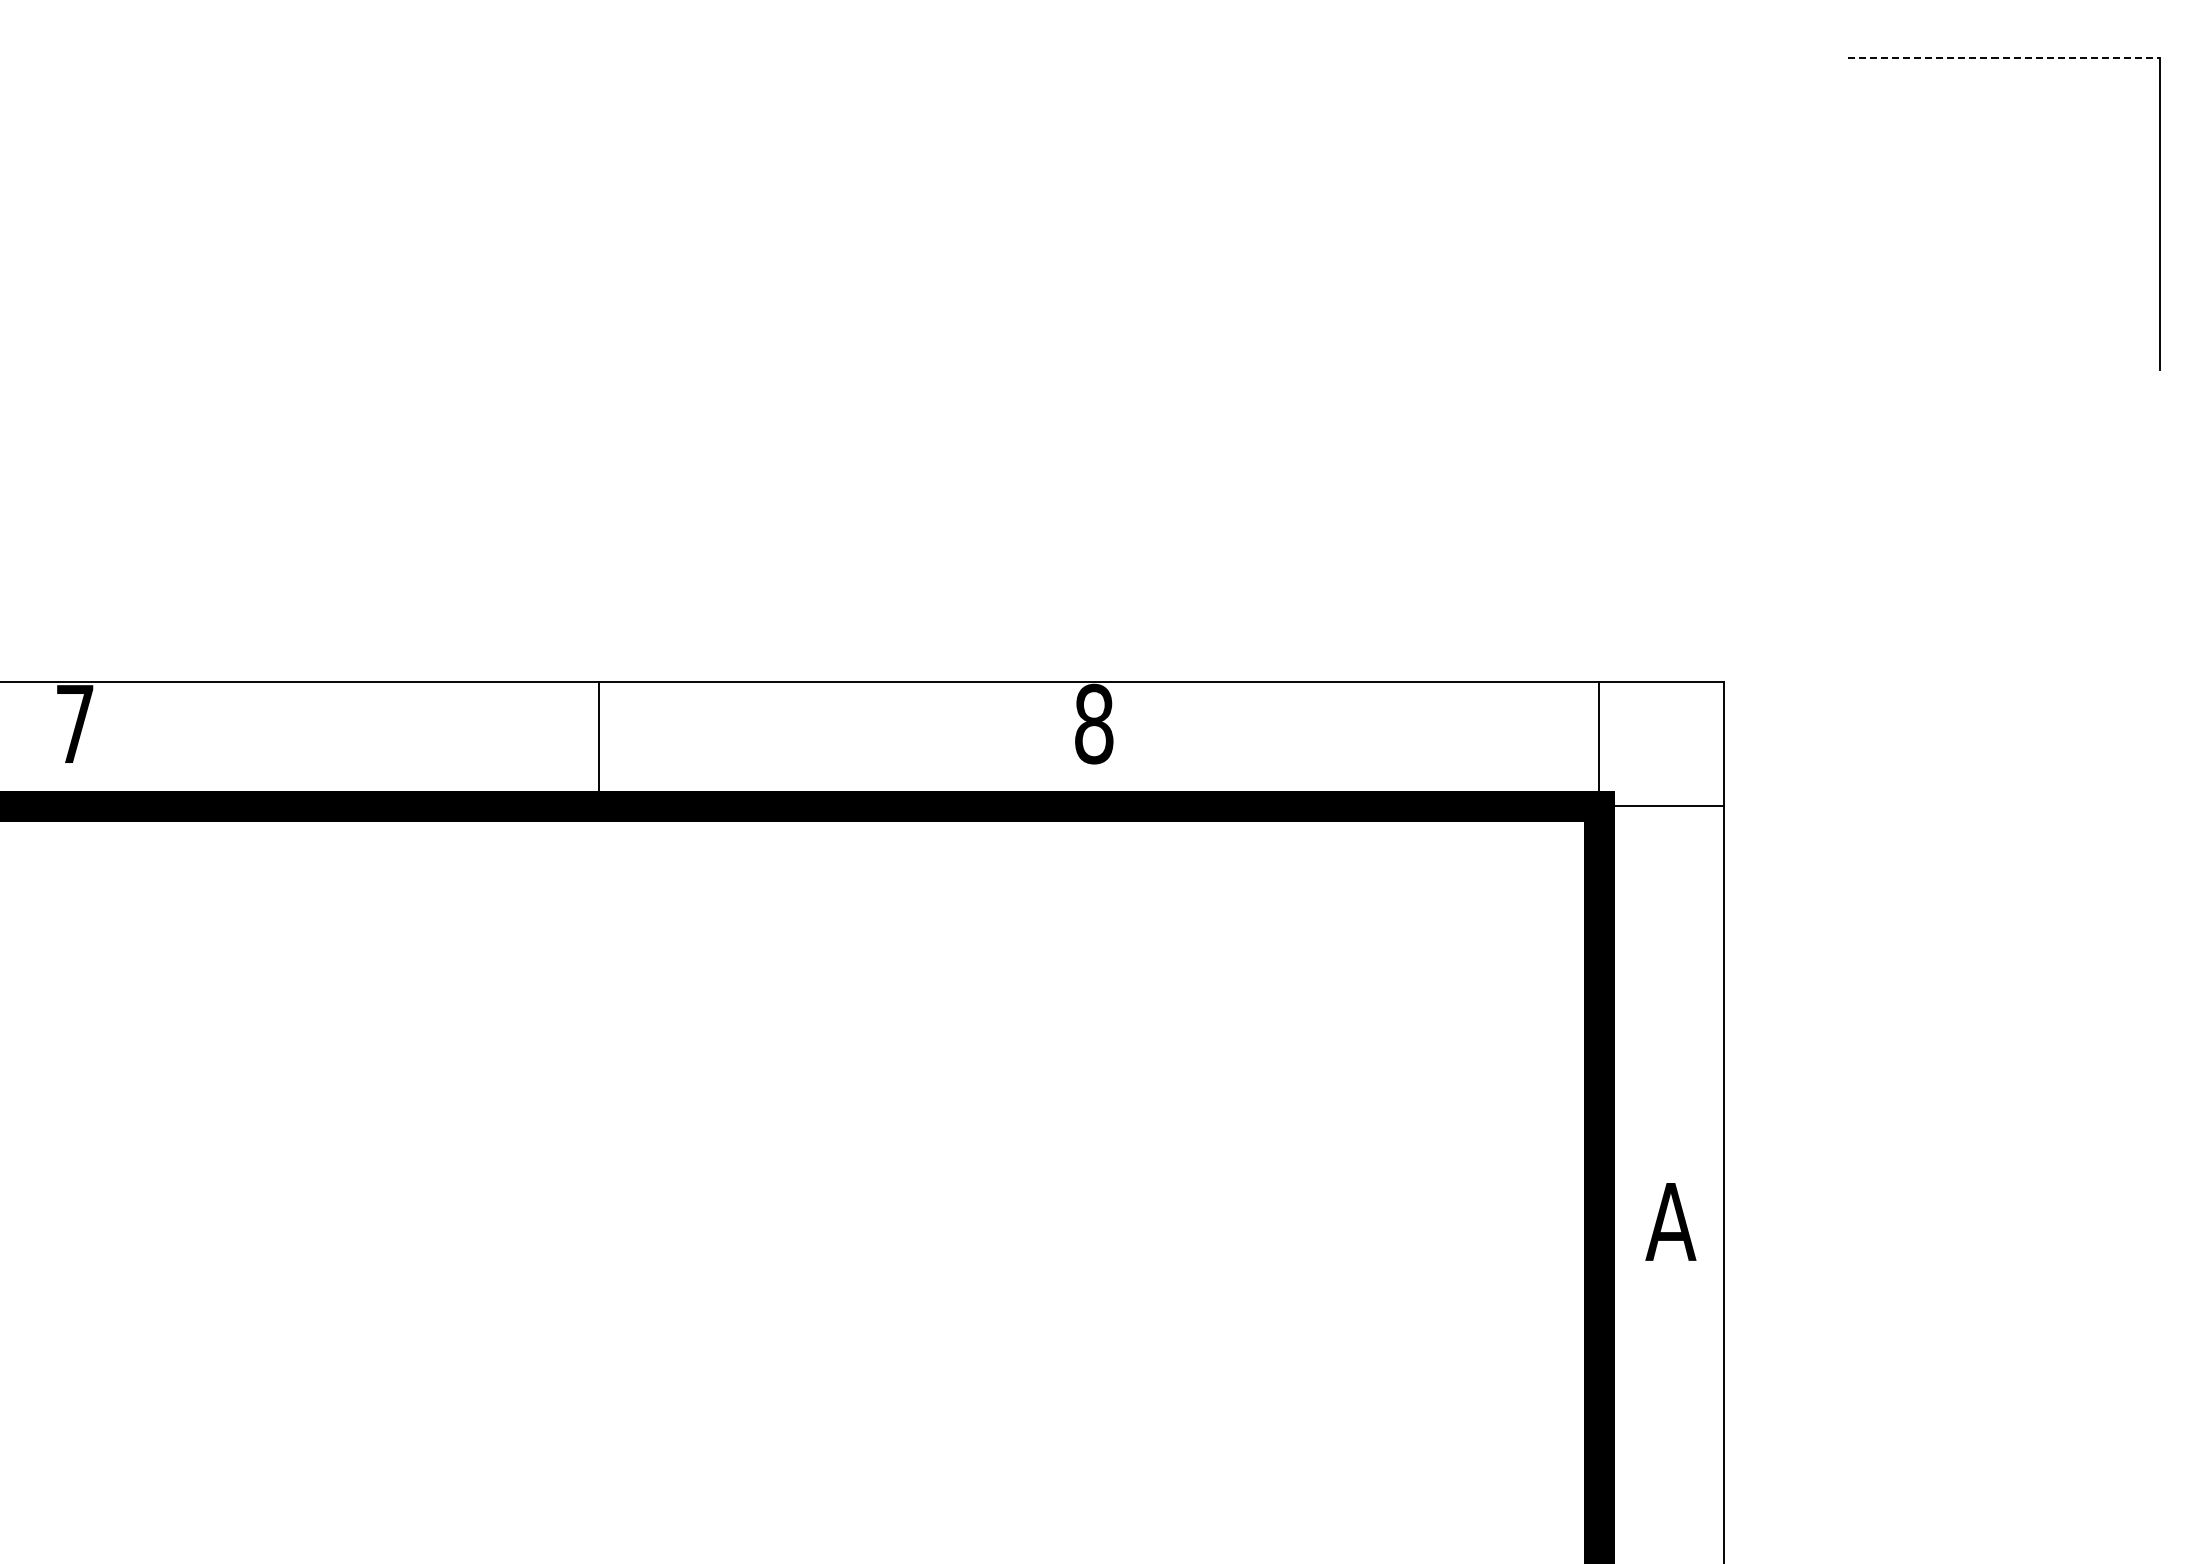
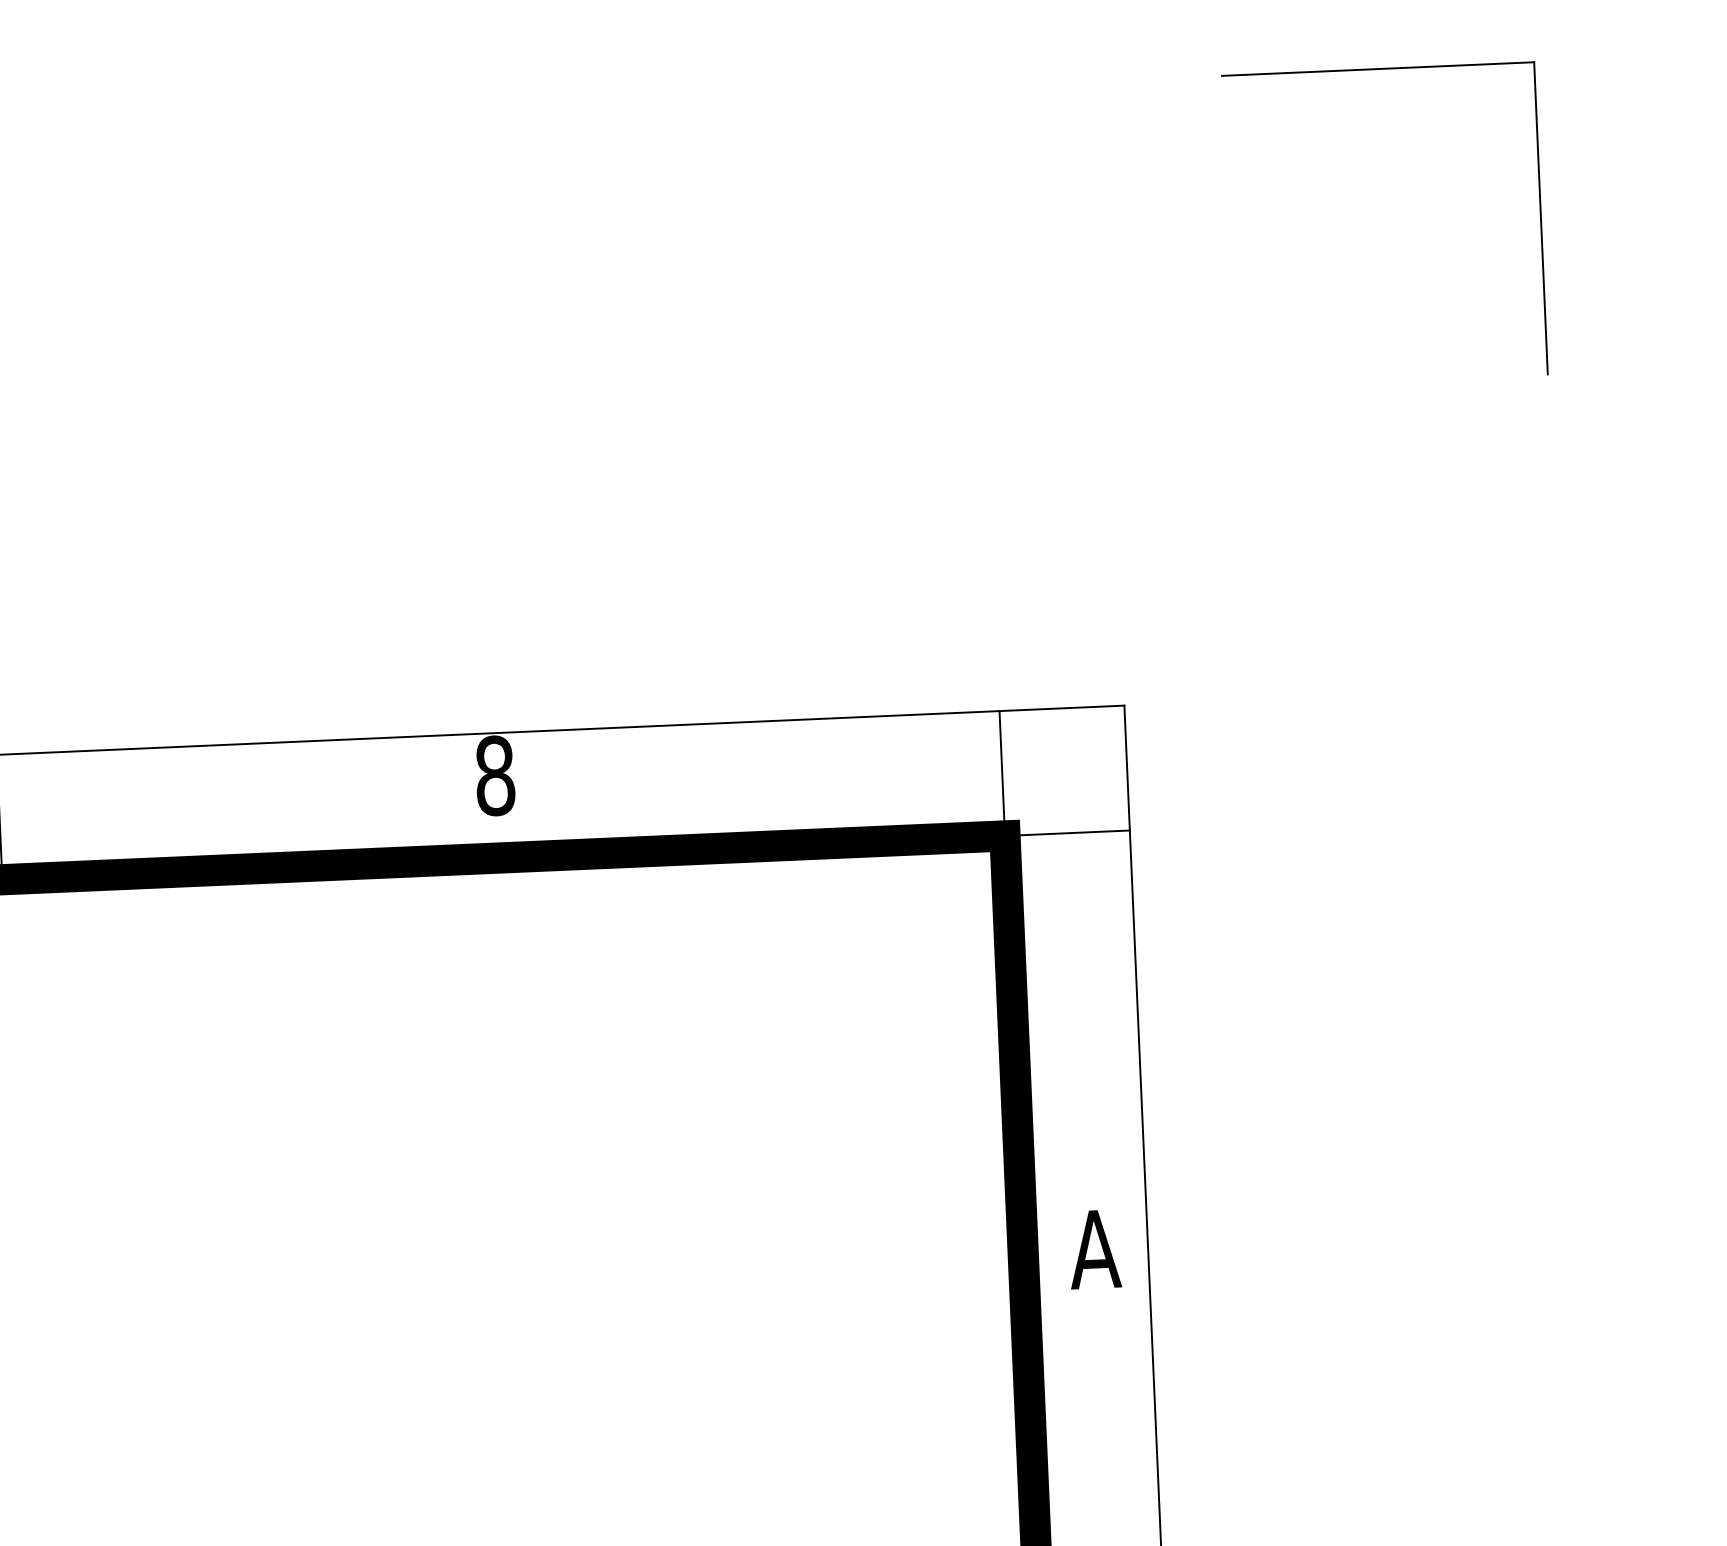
line: (2004, 58) -> (1378, 69), dashed -> solid

